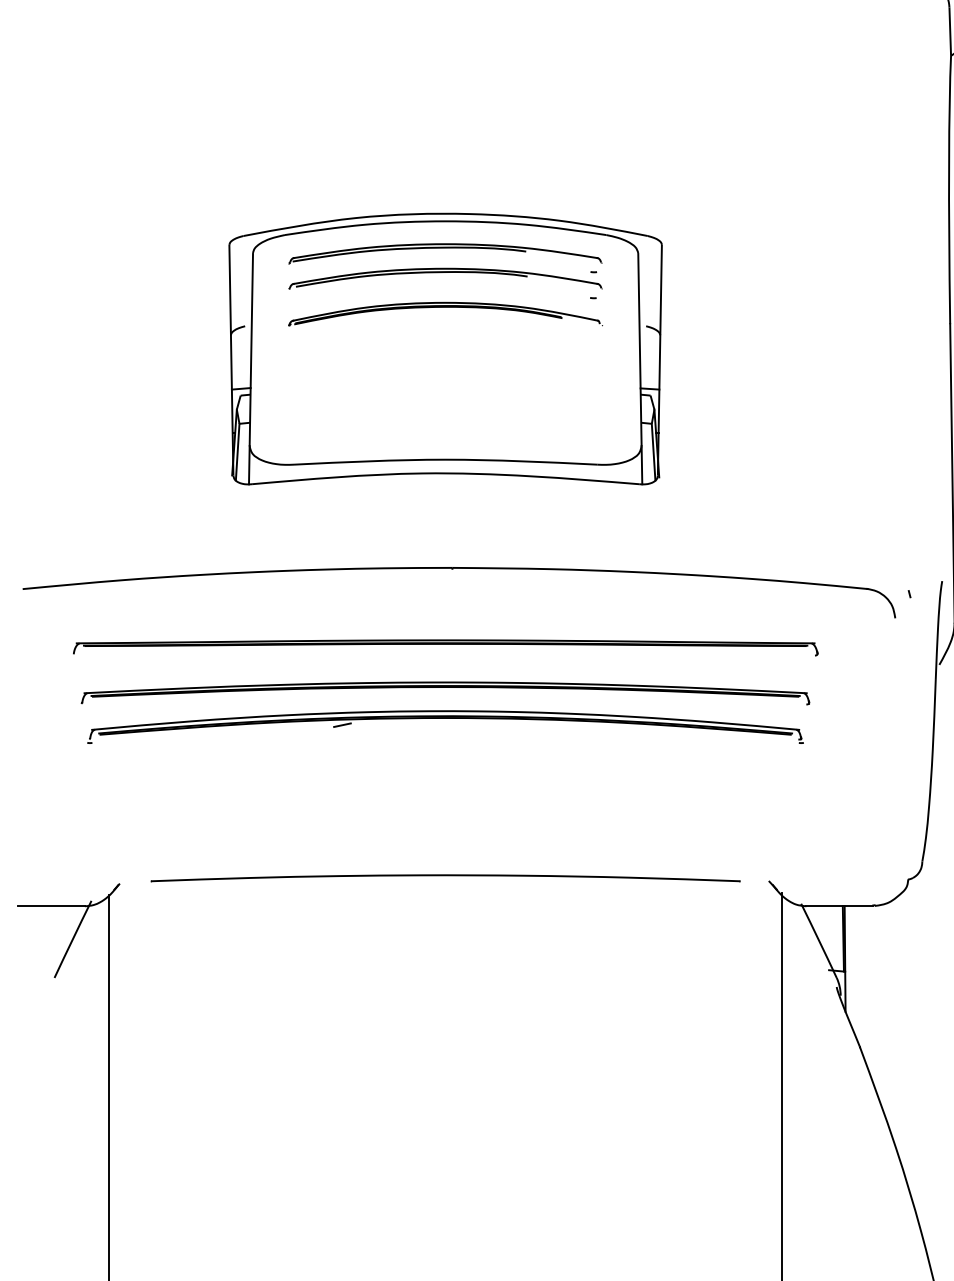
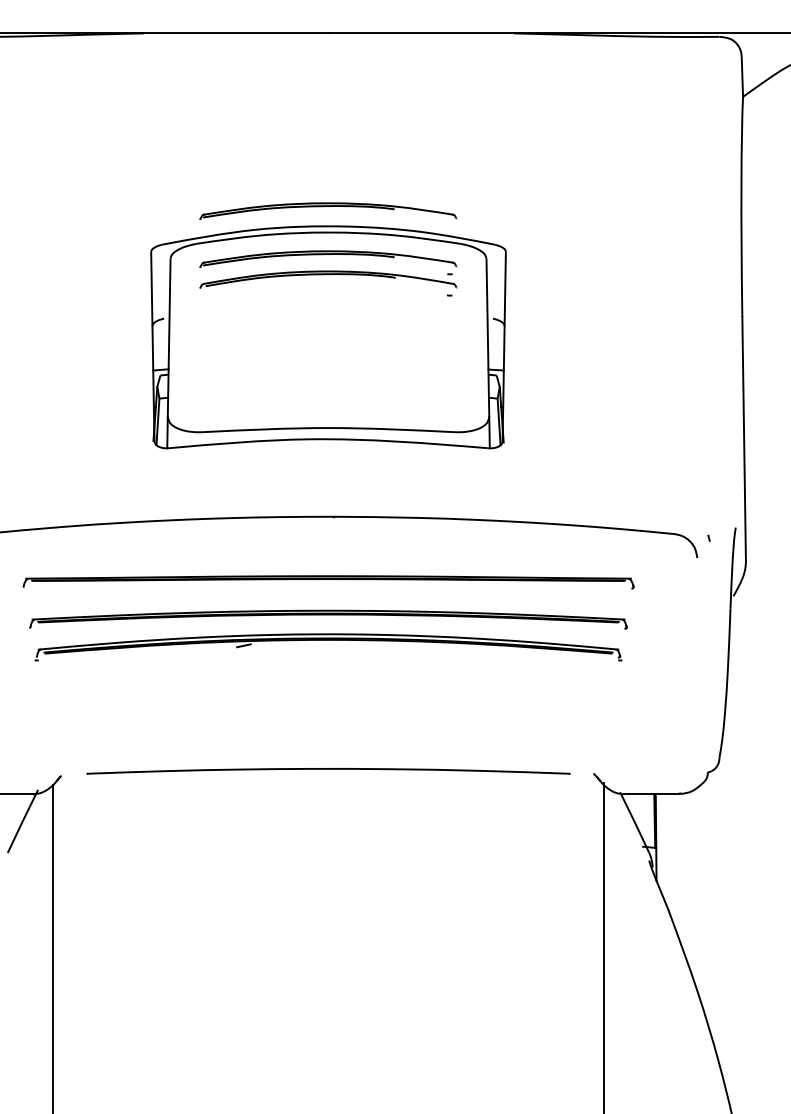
part: (445, 194) -> (328, 210), added
part: (445, 313) -> (328, 308), removed

